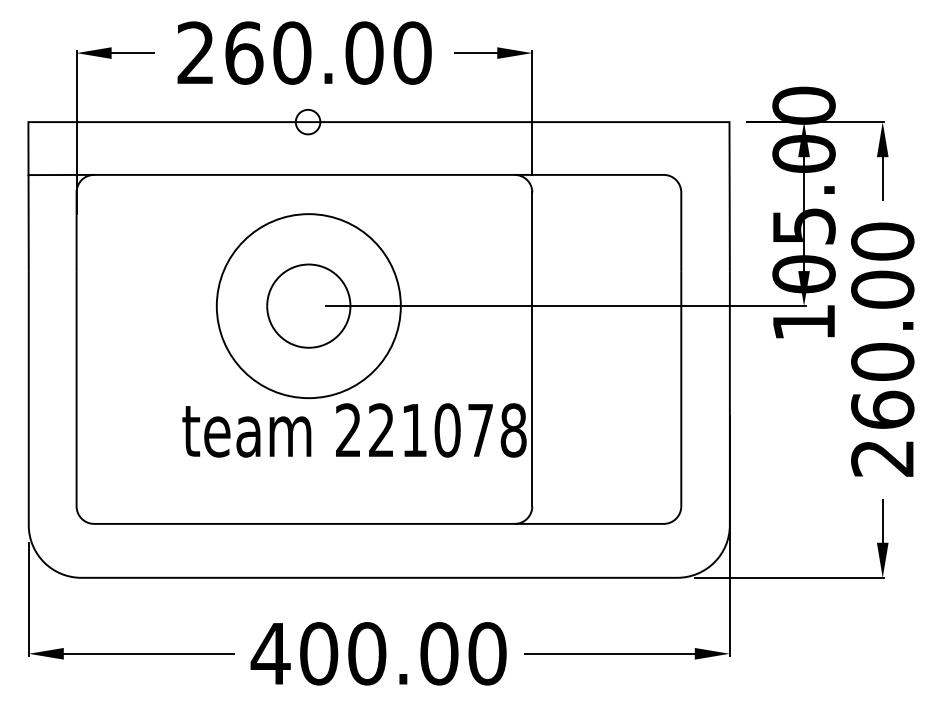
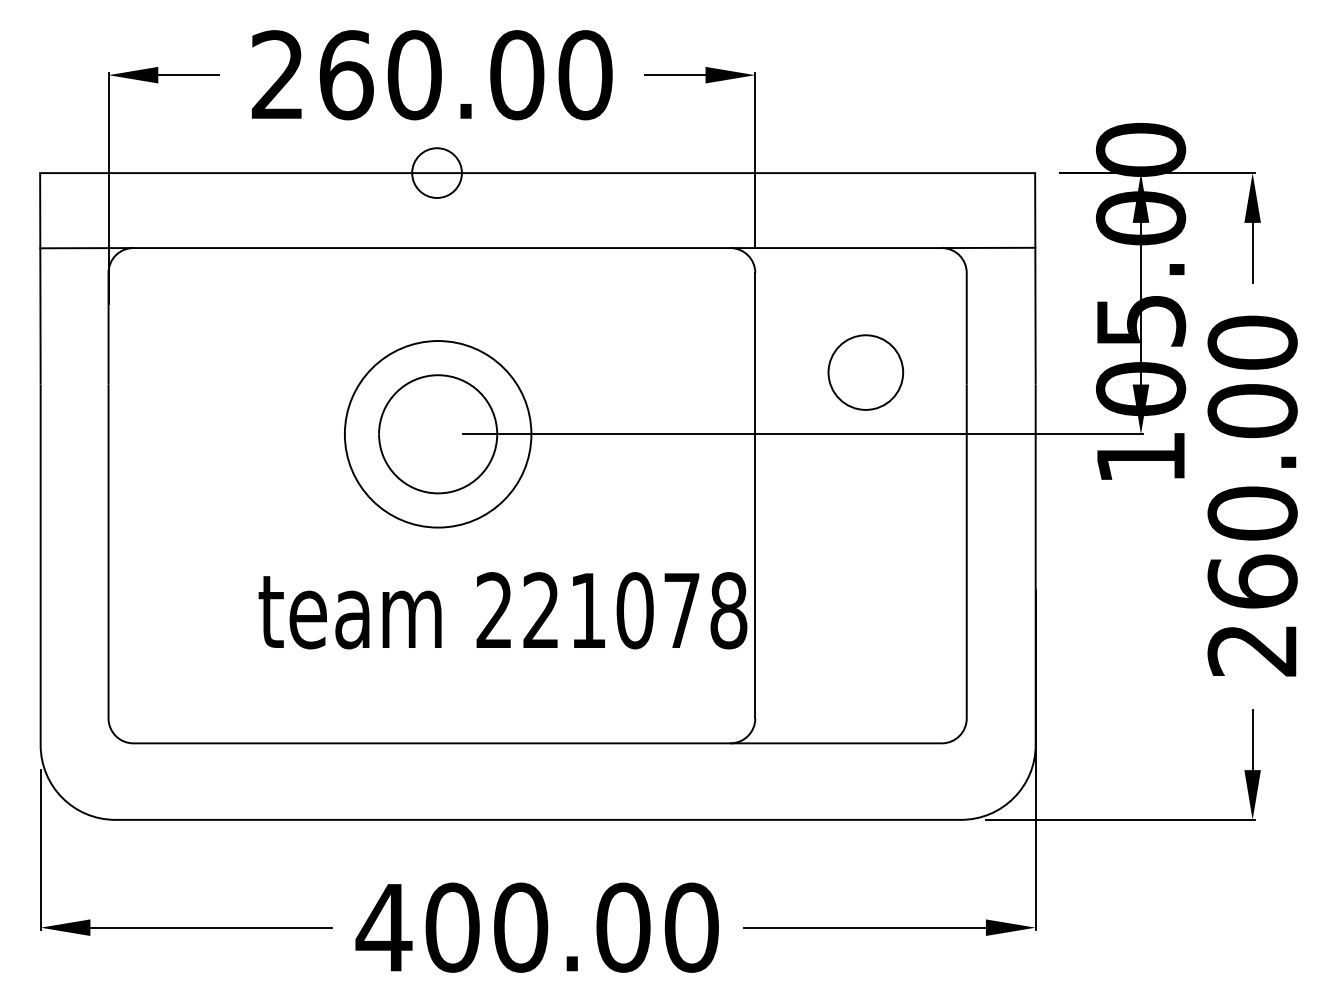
circle: (307, 122) -> (436, 173), size x1.43
line: (696, 174) -> (988, 247), added
circle: (609, 262) -> (865, 372), added
circle: (308, 306) -> (437, 434), size x0.71

